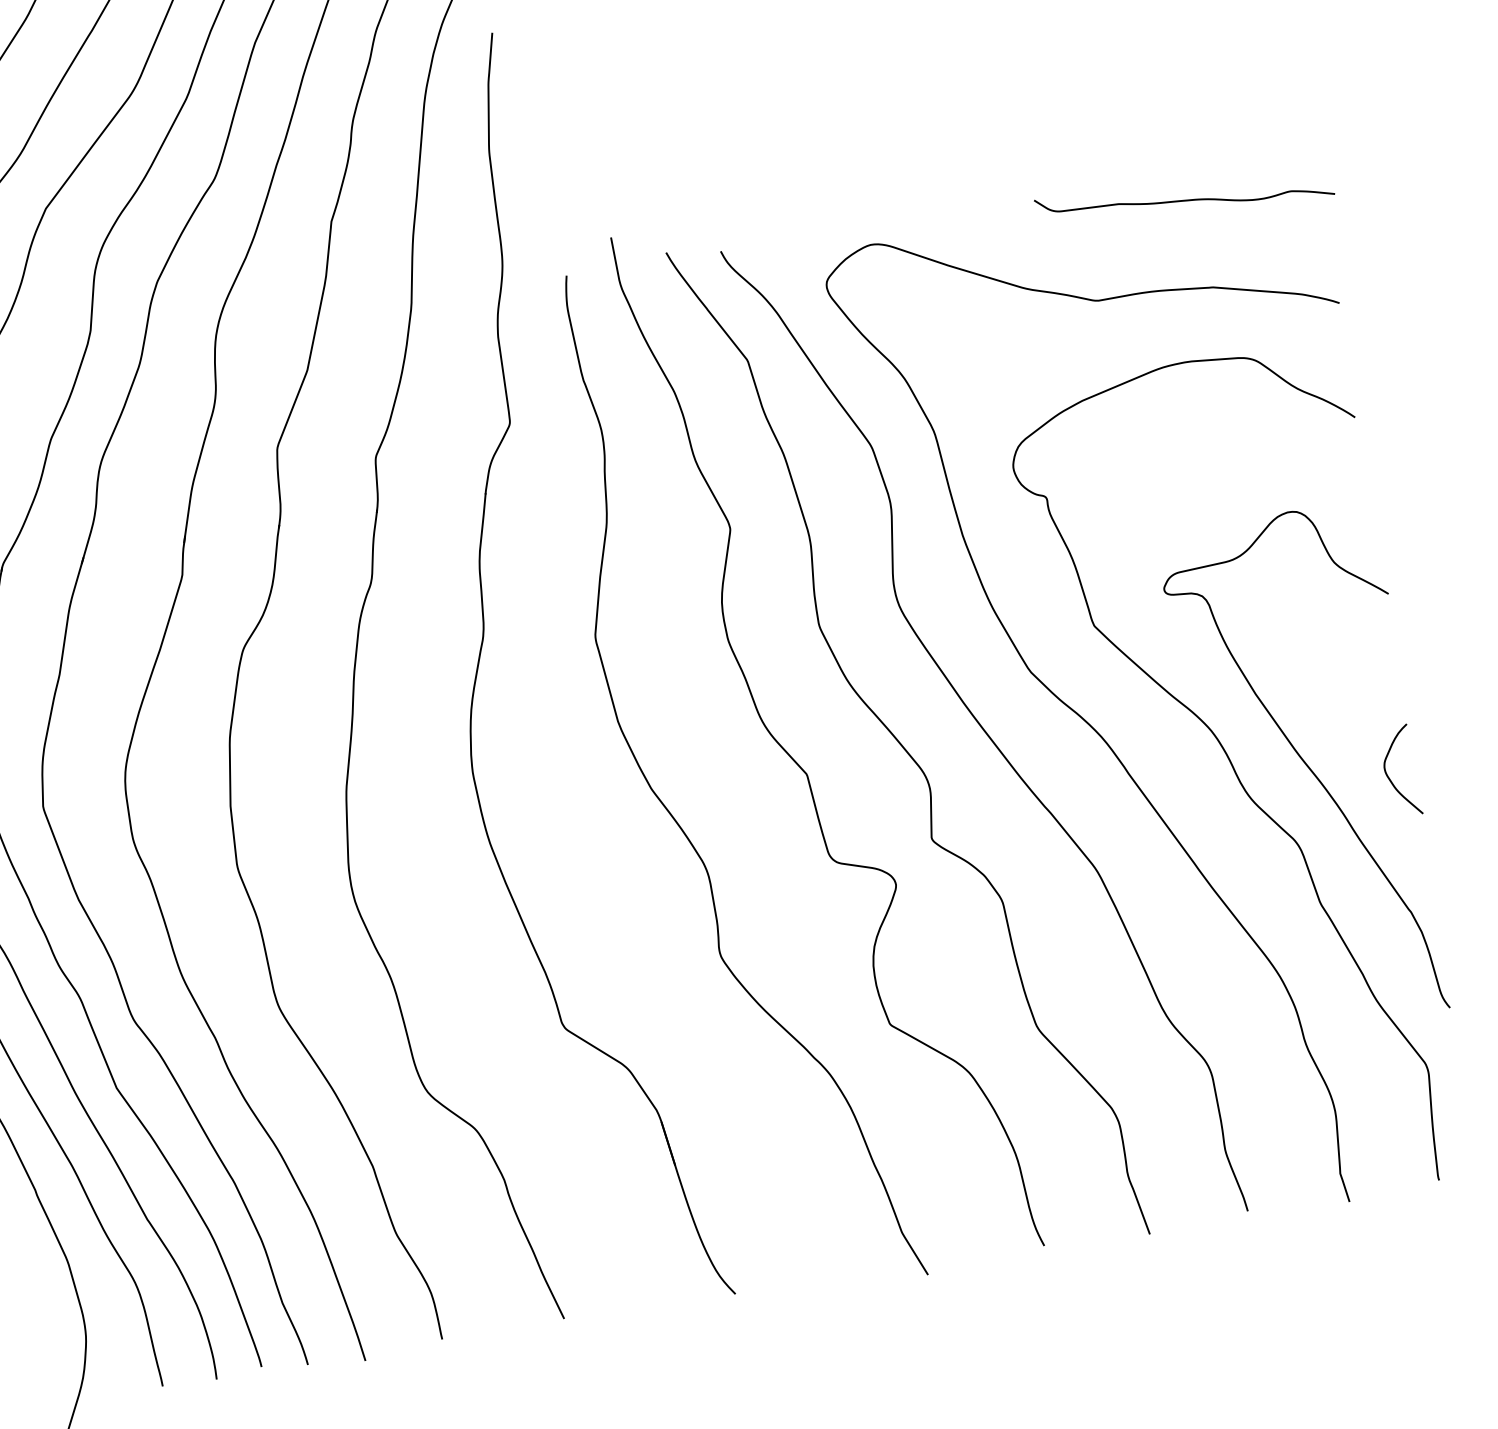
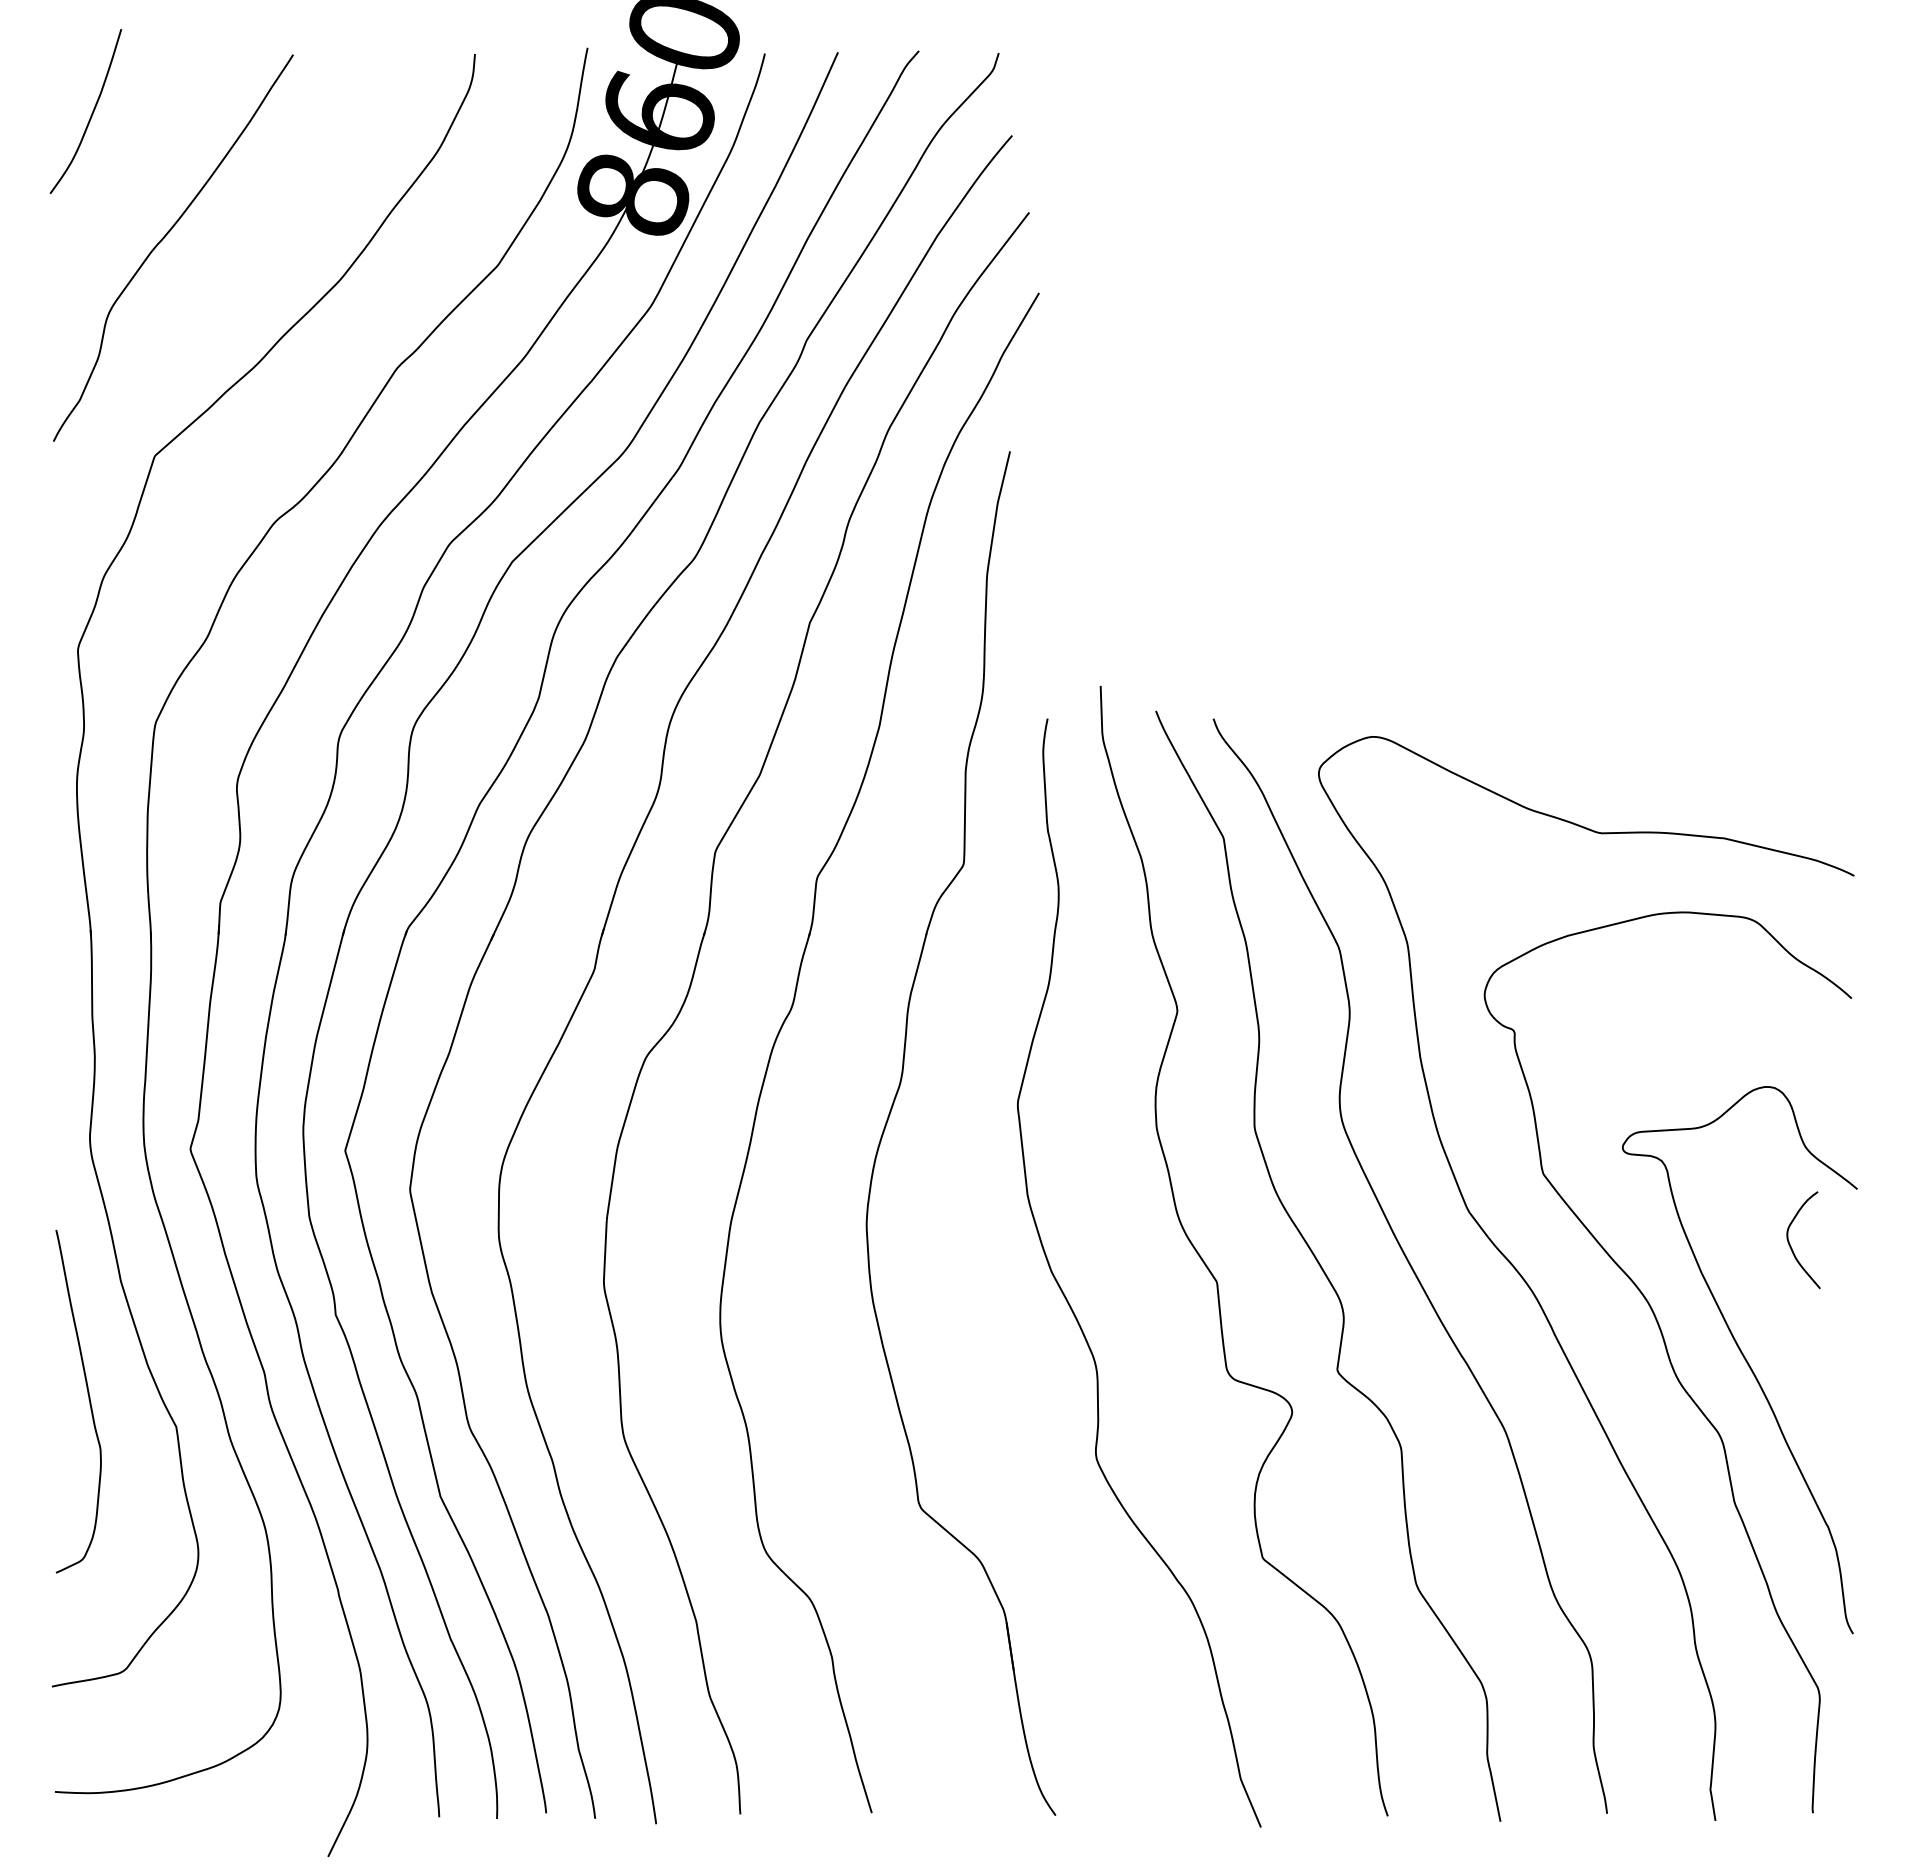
curve: (1184, 199) -> (1708, 741), removed
curve: (1388, 776) -> (1790, 1243), moved

